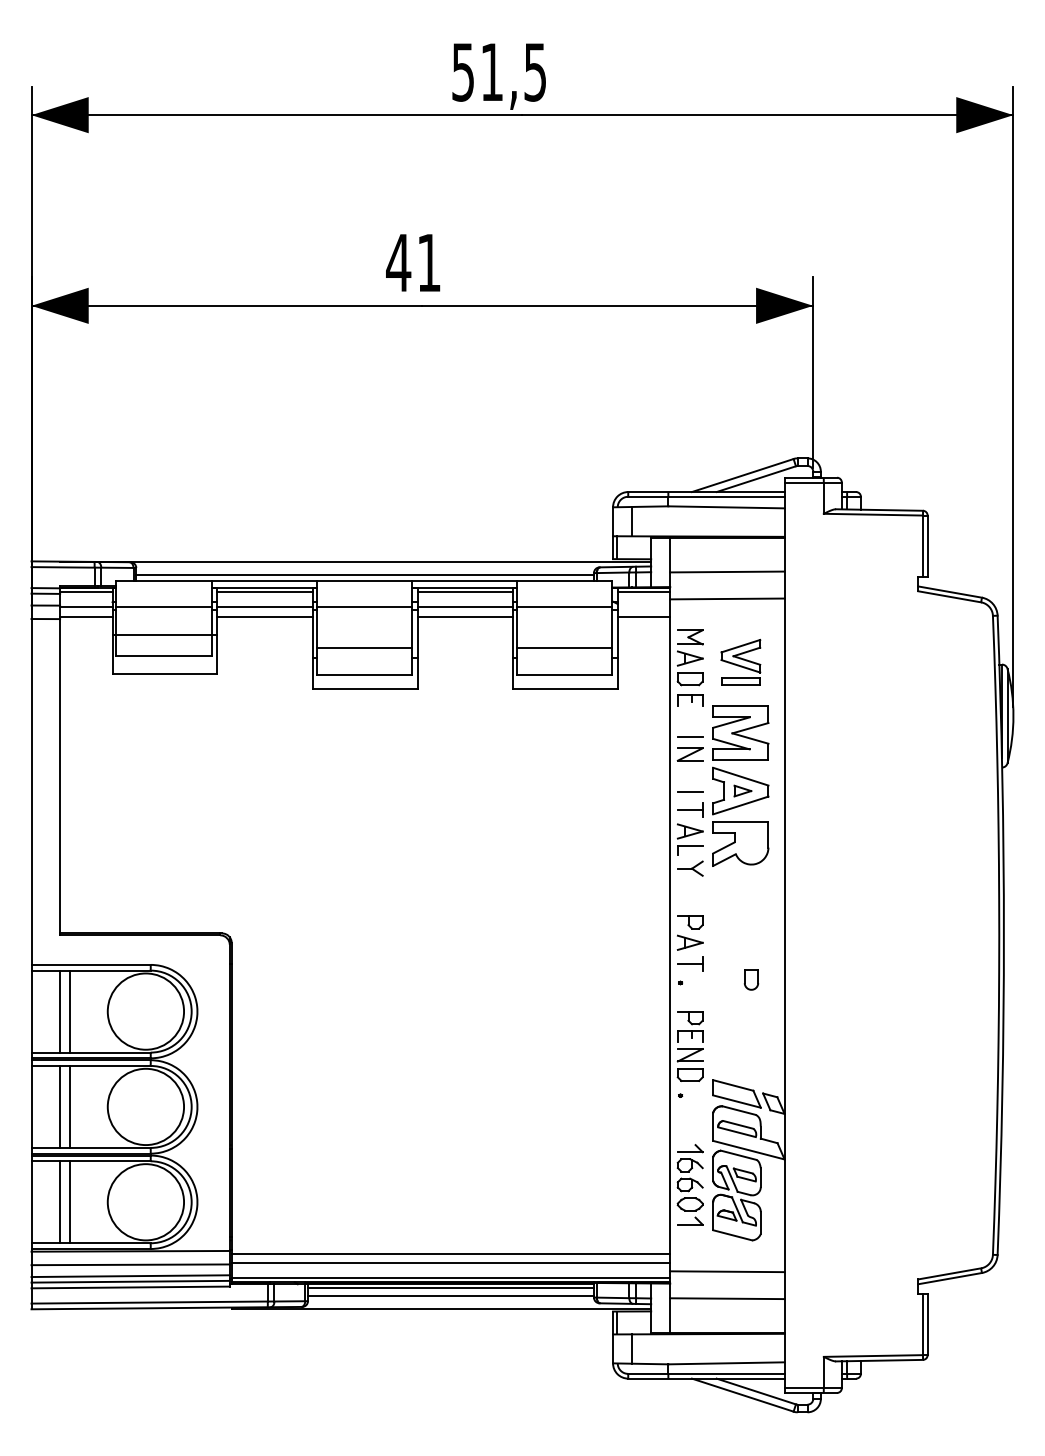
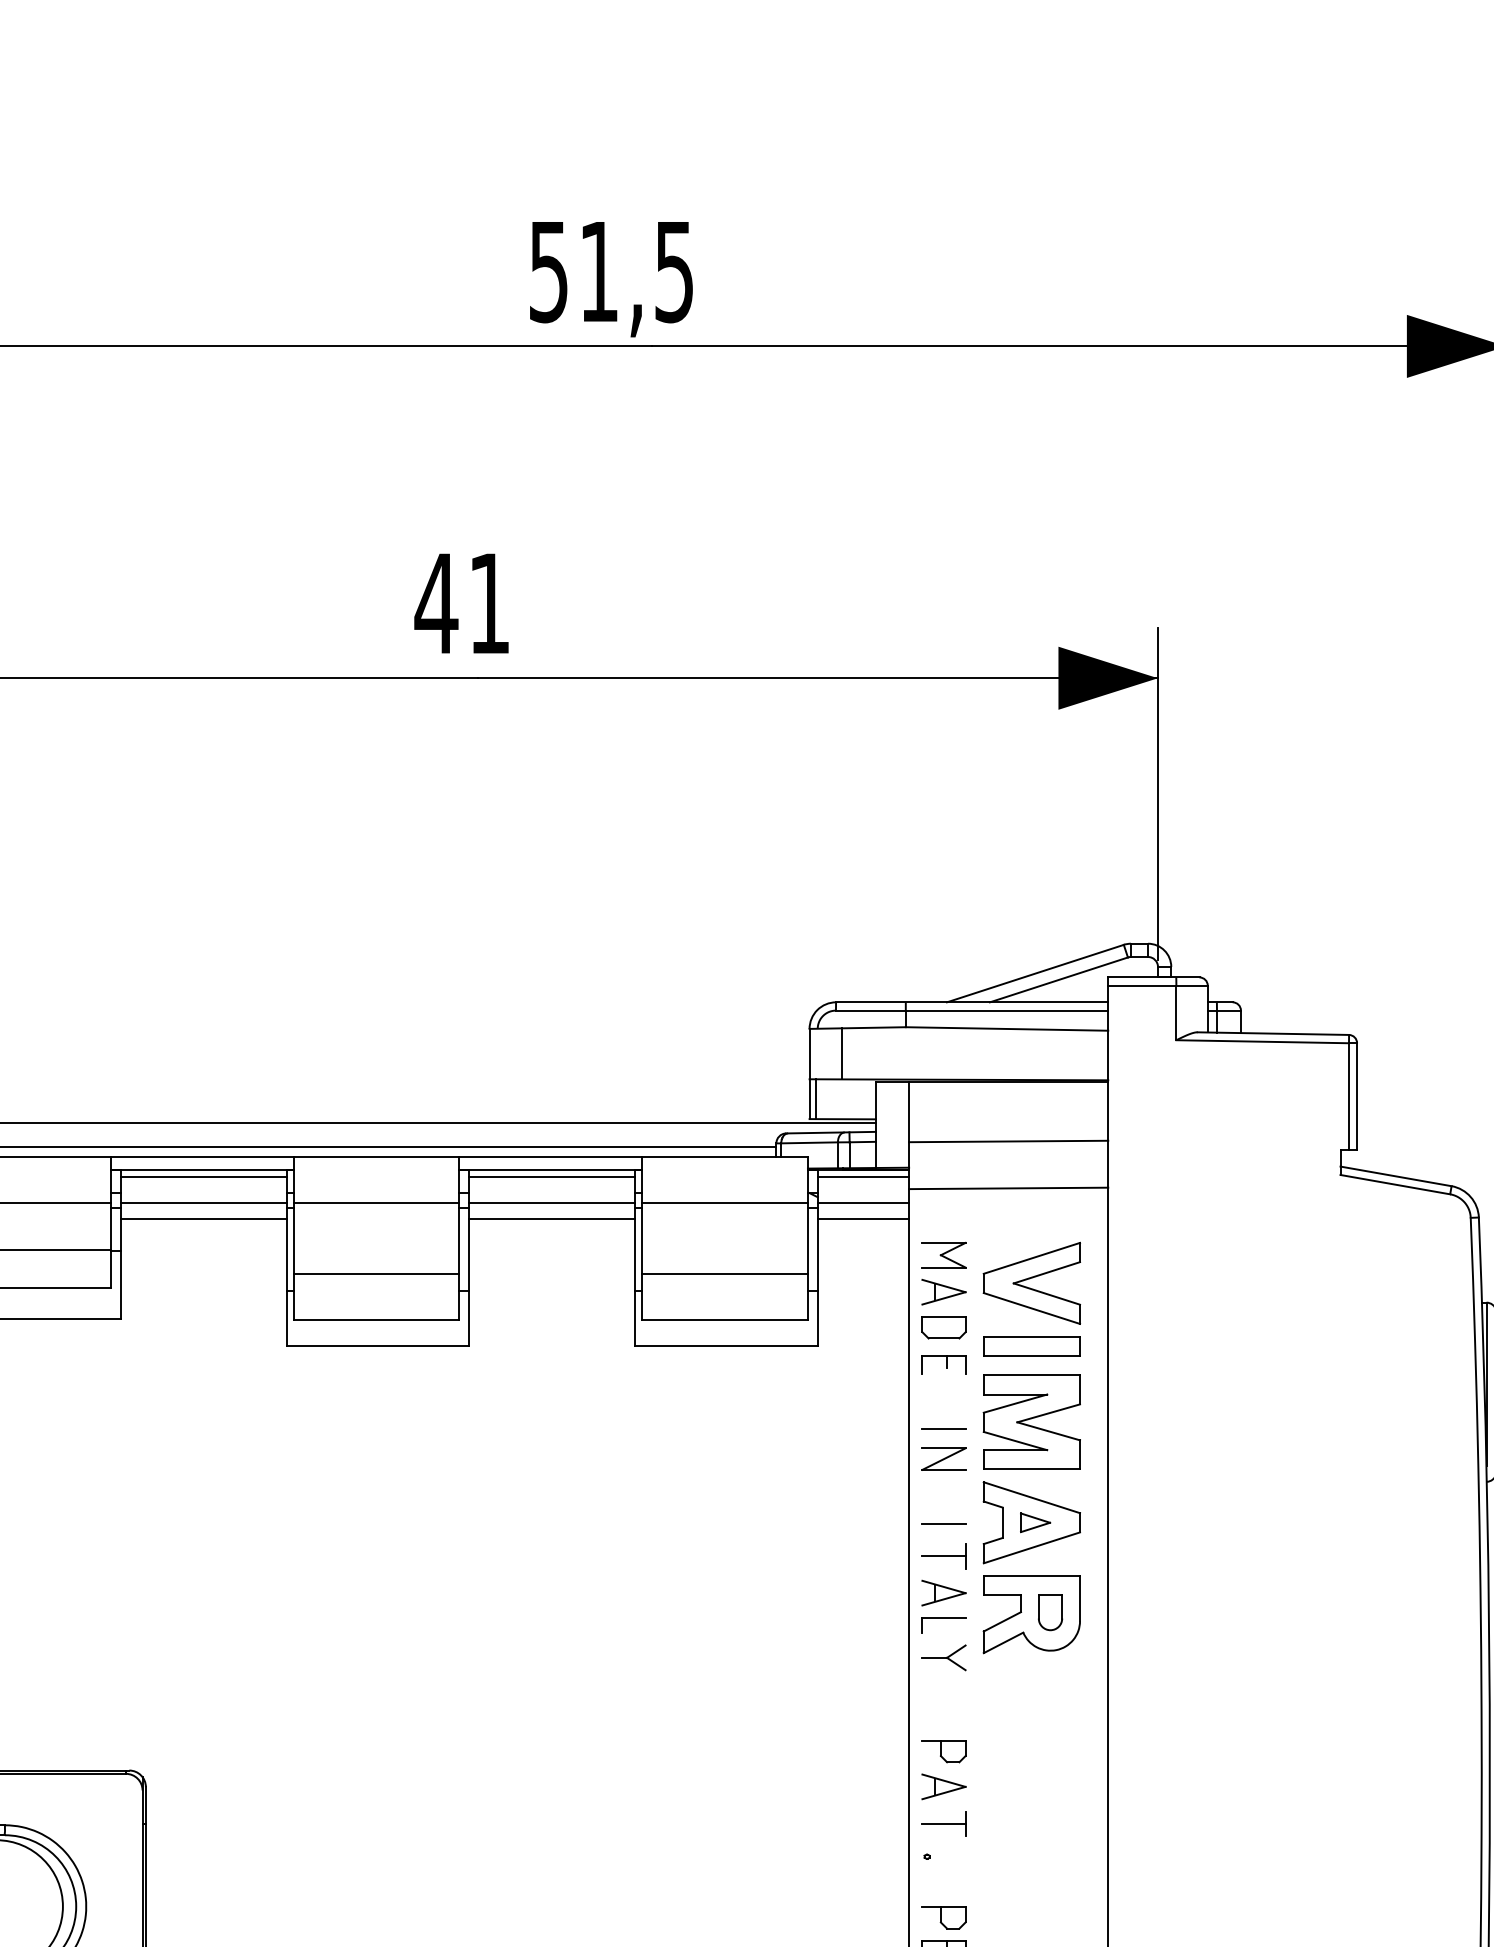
line: (643, 607) -> (862, 1203), added
part: (740, 662) -> (1031, 1298), size x1.43
part: (751, 979) -> (1050, 1612), moved

